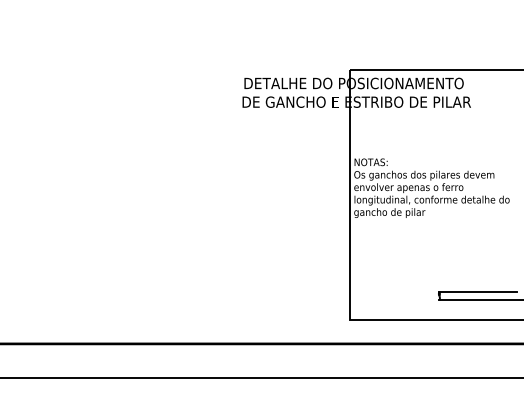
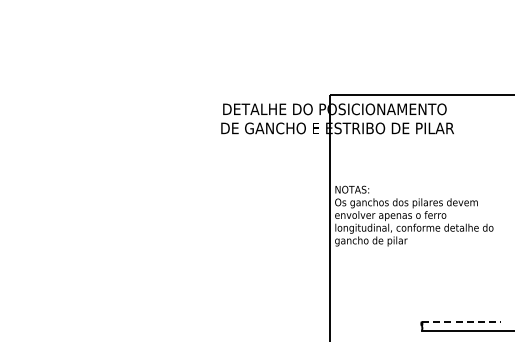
line: (478, 291) -> (461, 321), solid -> dashed

